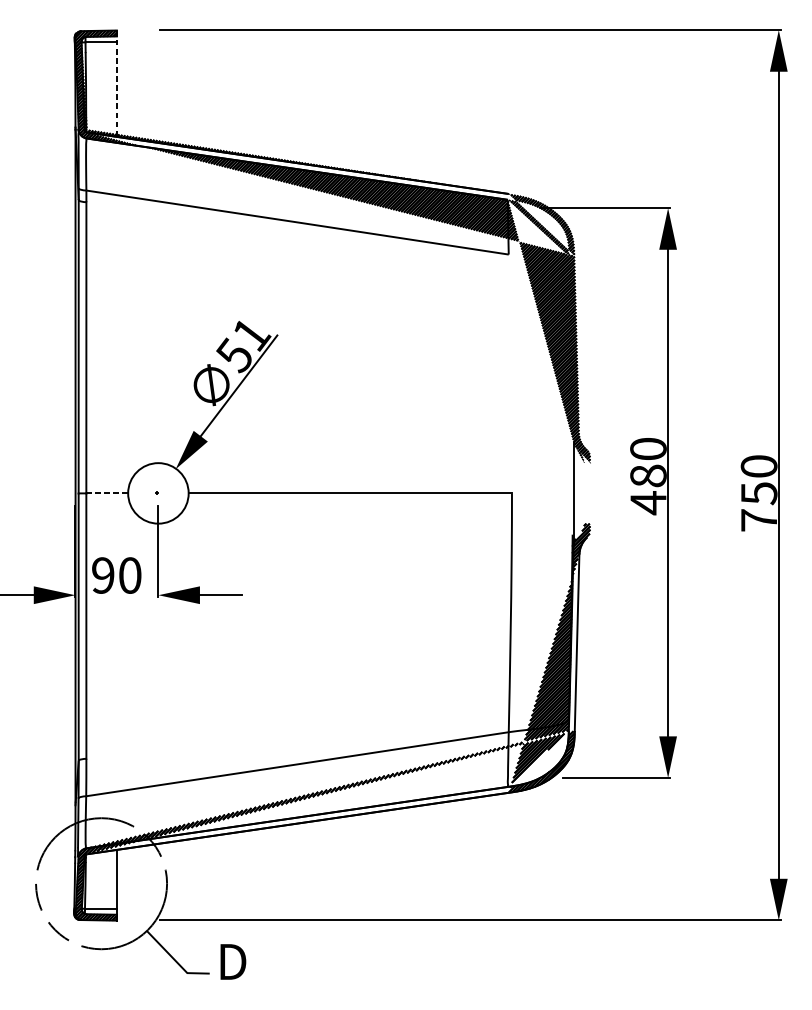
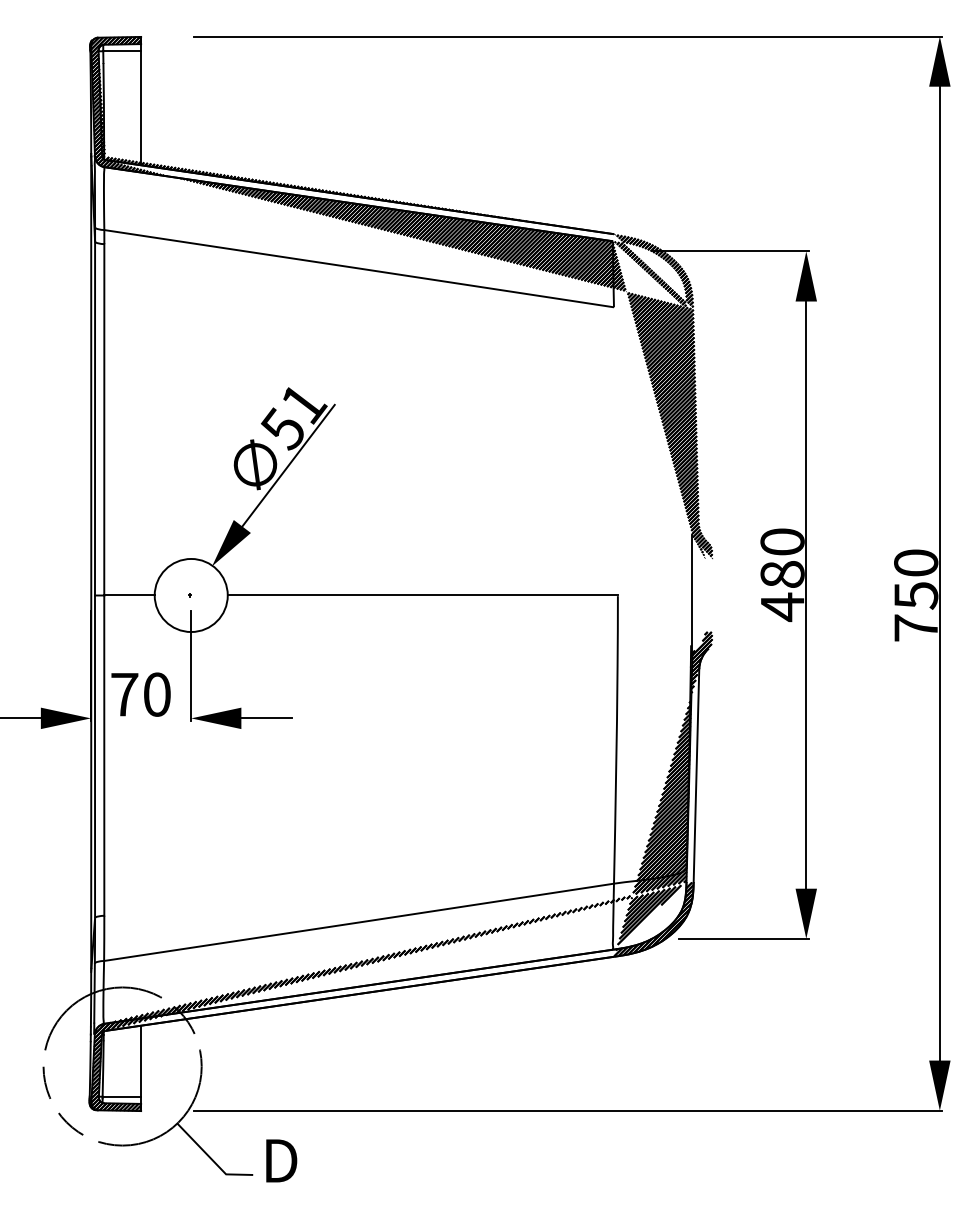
line: (117, 84) -> (141, 101), dashed -> solid
line: (107, 493) -> (129, 595), dashed -> solid
text: (103, 575) -> (124, 694), 90 -> 70

